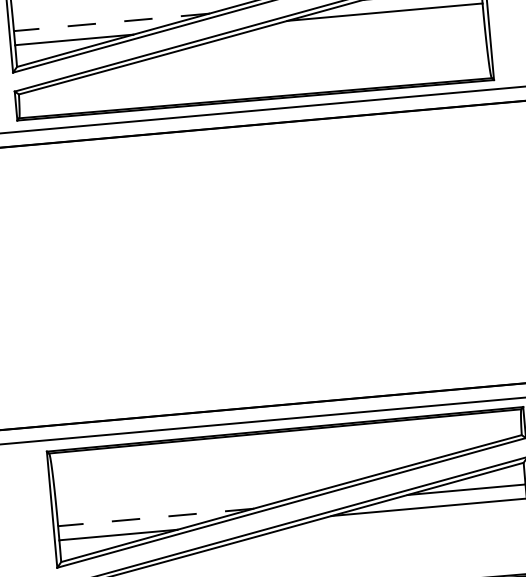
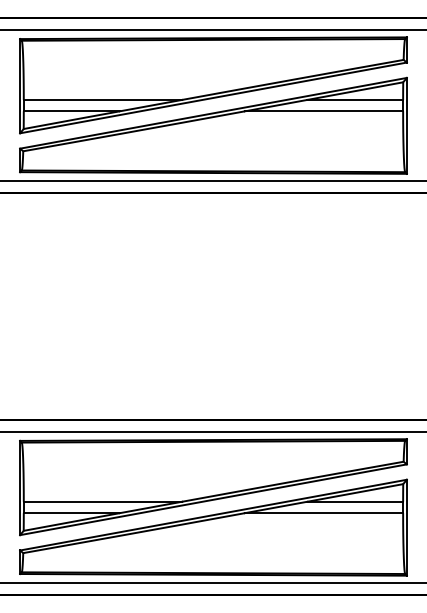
line: (110, 21) -> (102, 99), dashed -> solid
line: (155, 517) -> (102, 501), dashed -> solid

